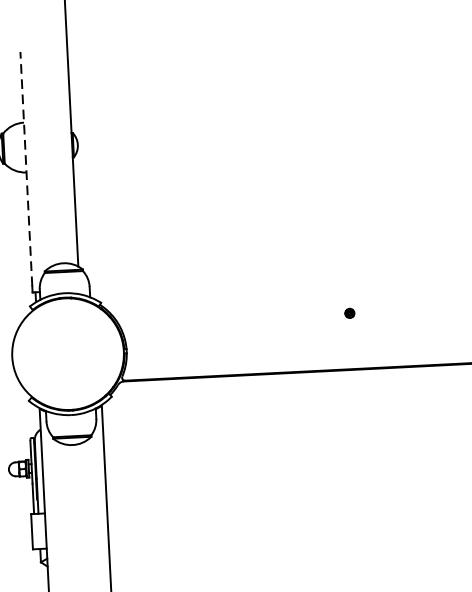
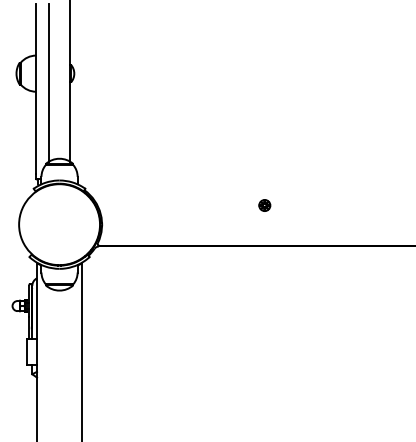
line: (42, 158) -> (48, 82), added
line: (26, 169) -> (36, 89), dashed -> solid
part: (349, 313) -> (264, 205), size x1.67

